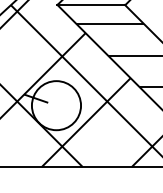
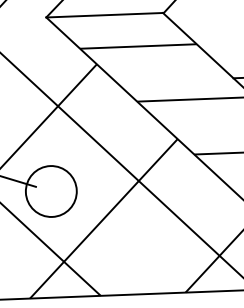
circle: (56, 105) -> (51, 191), size x0.6

